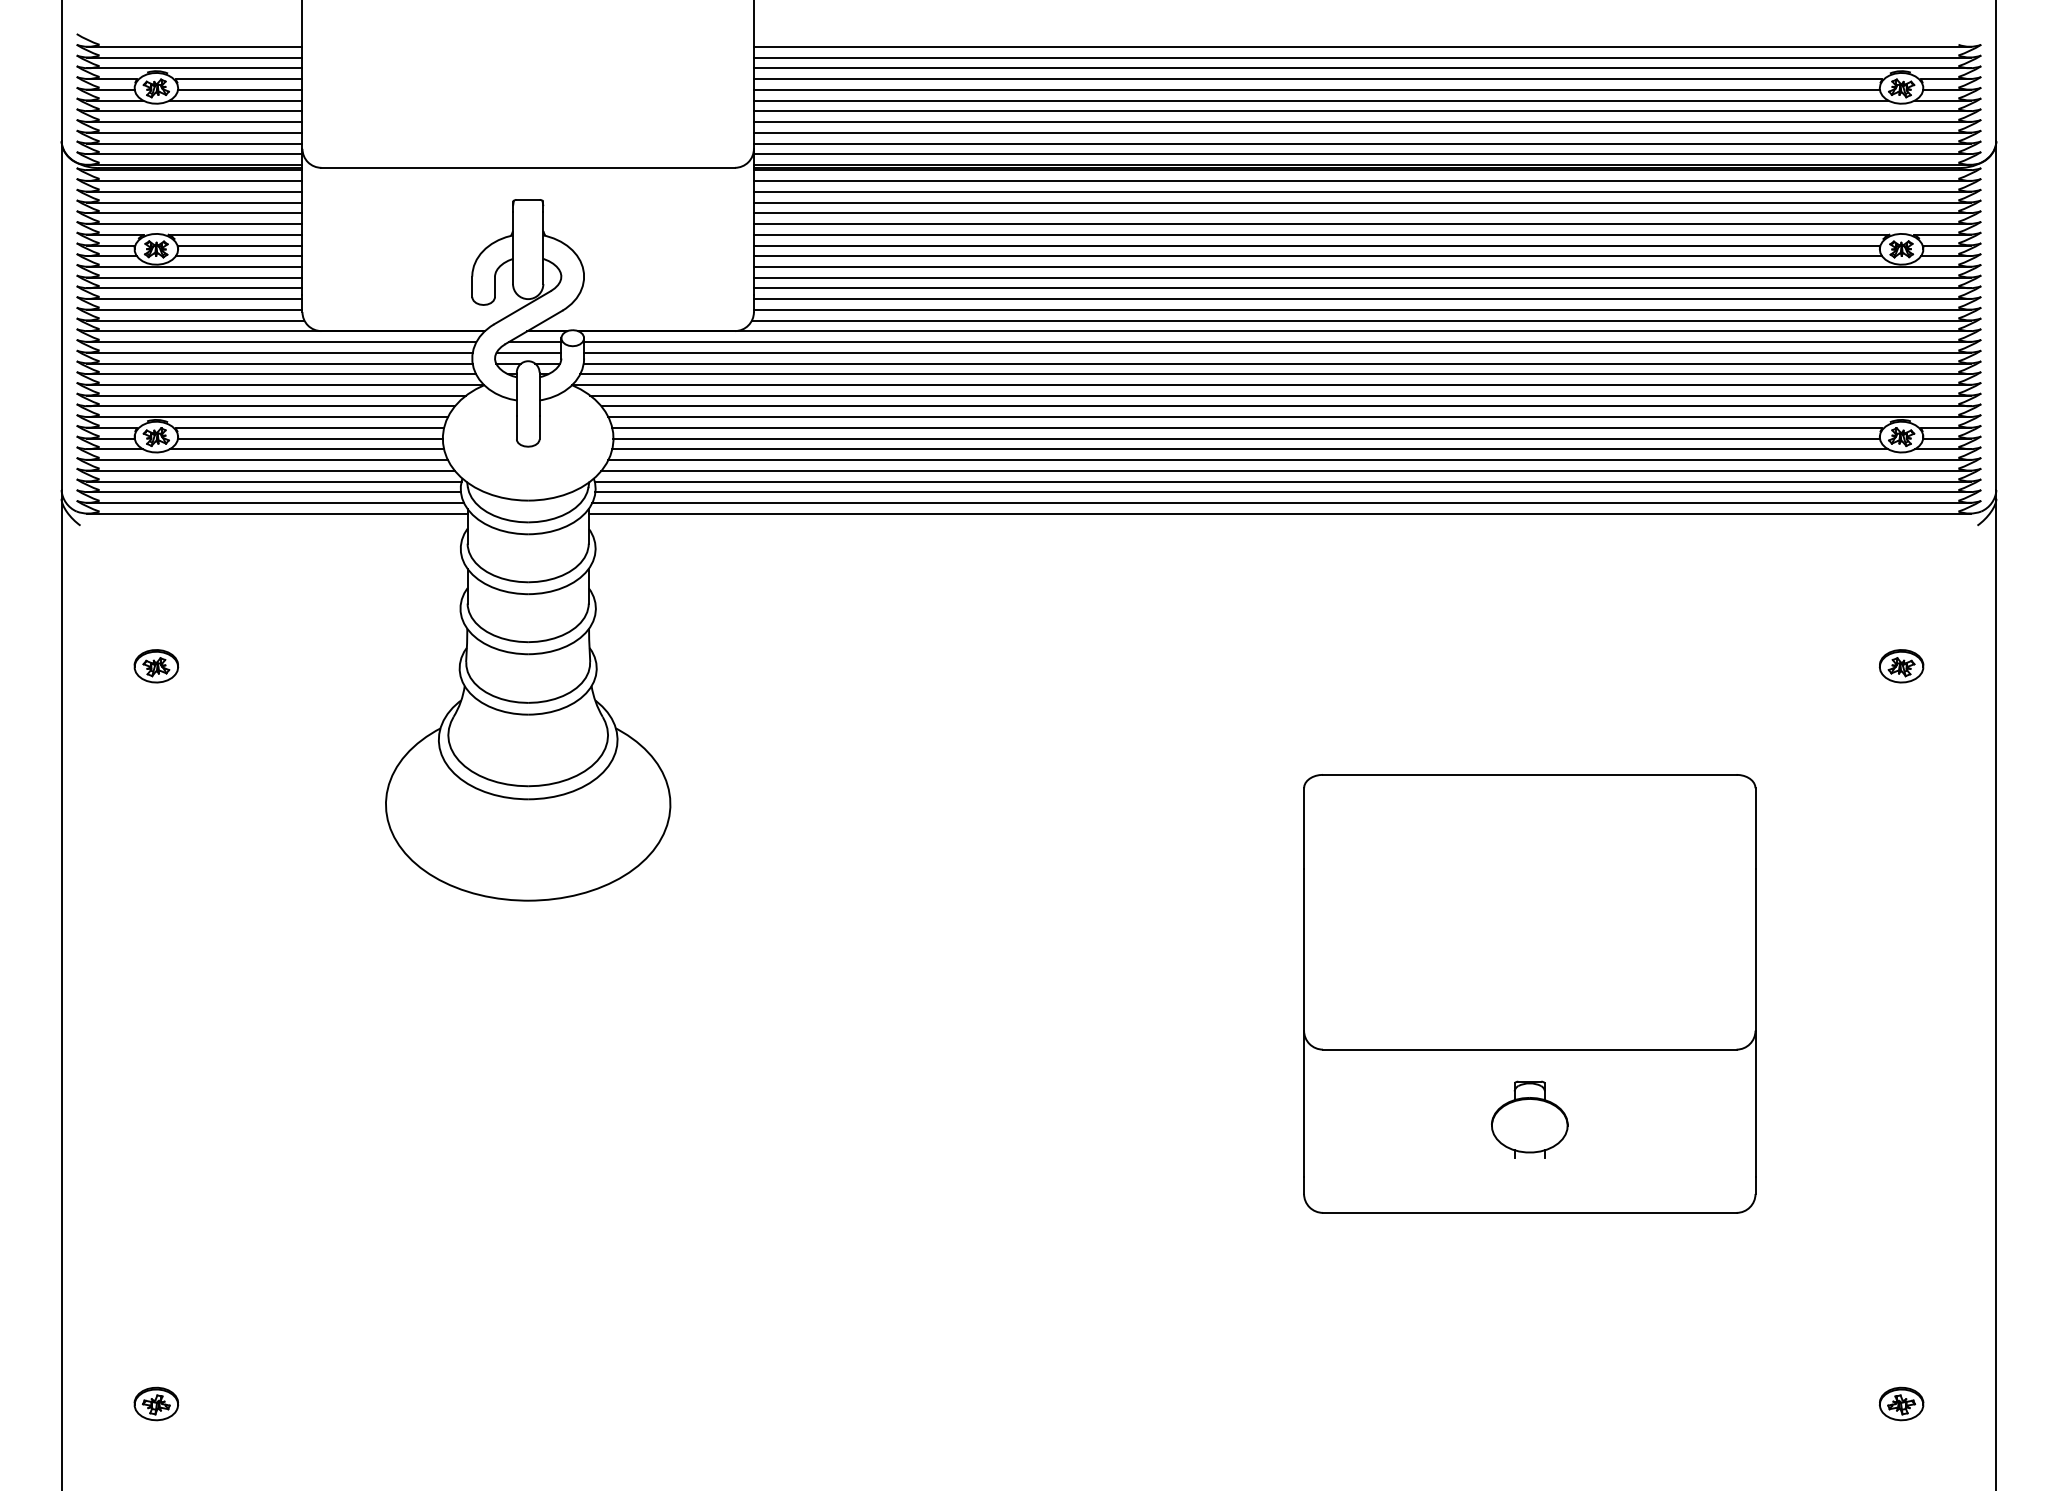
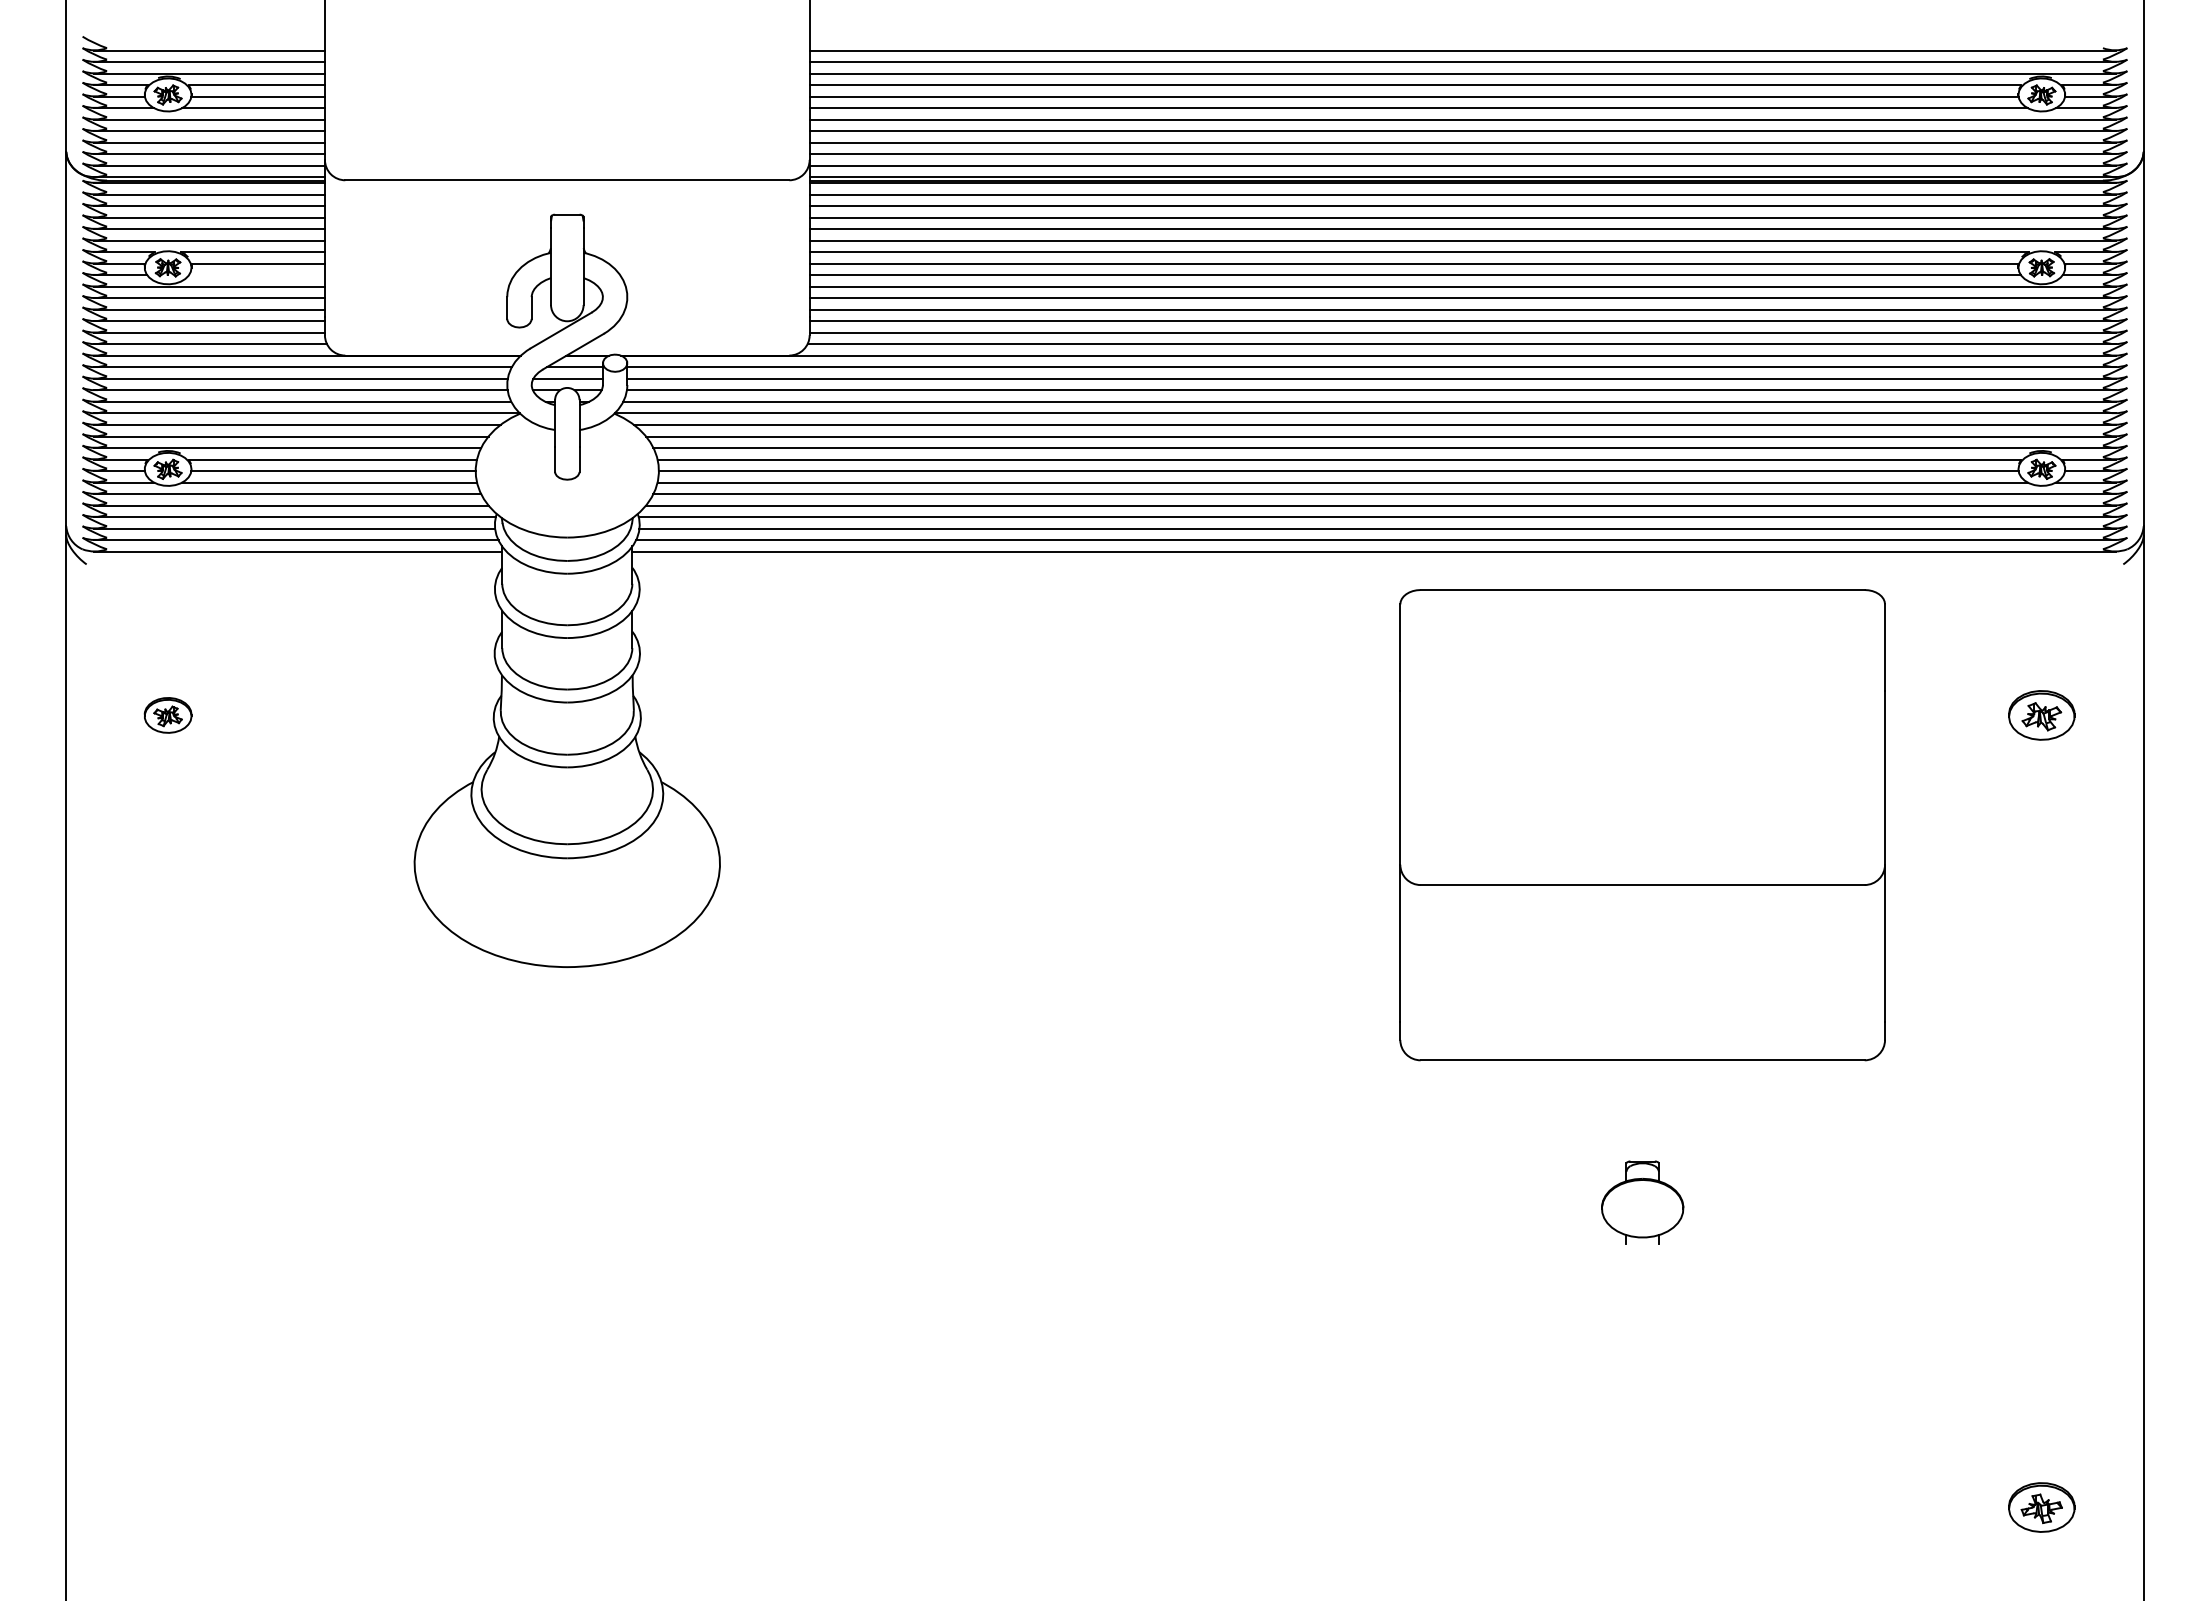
line: (238, 256) -> (256, 275), removed
part: (1901, 666) -> (2041, 715), size x1.4
part: (1529, 994) -> (1642, 825), moved
part: (155, 1403) -> (167, 1507), removed
part: (1901, 1403) -> (2041, 1507), size x1.4

